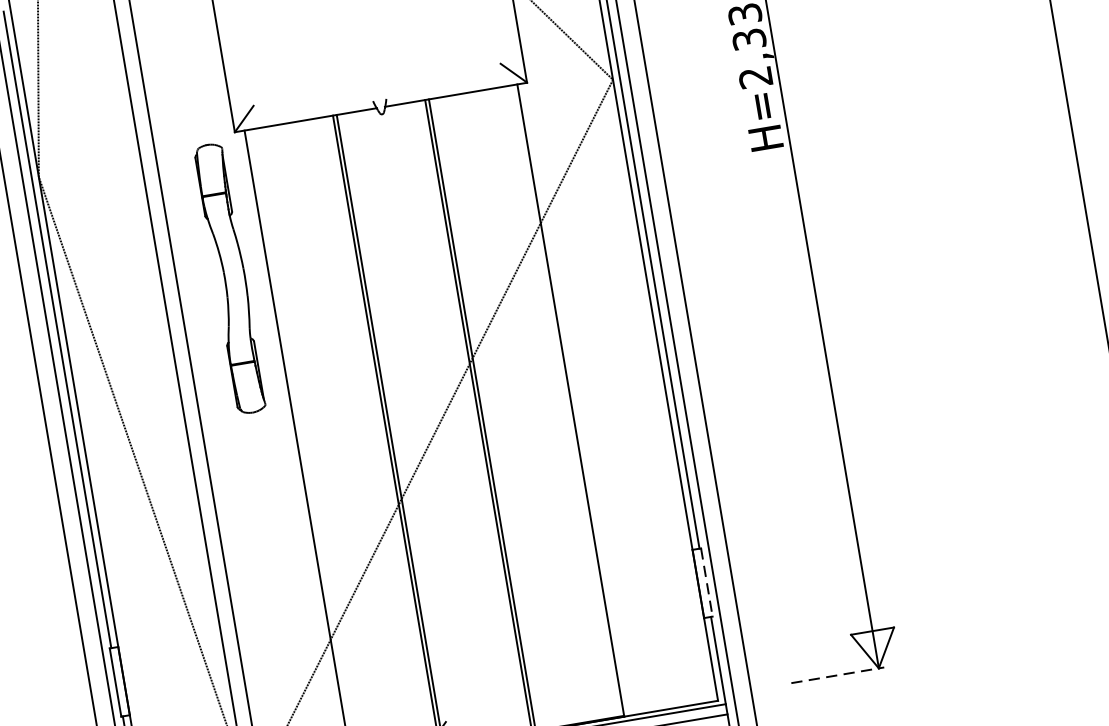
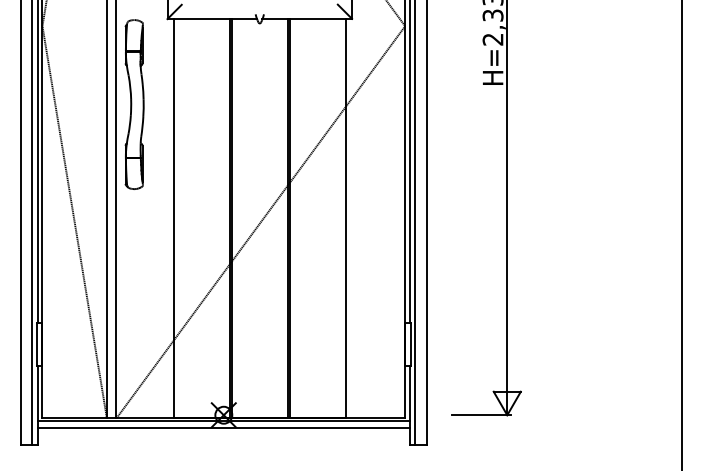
part: (230, 278) -> (134, 104), moved
line: (706, 582) -> (410, 344), dashed -> solid
line: (838, 675) -> (481, 415), dashed -> solid

